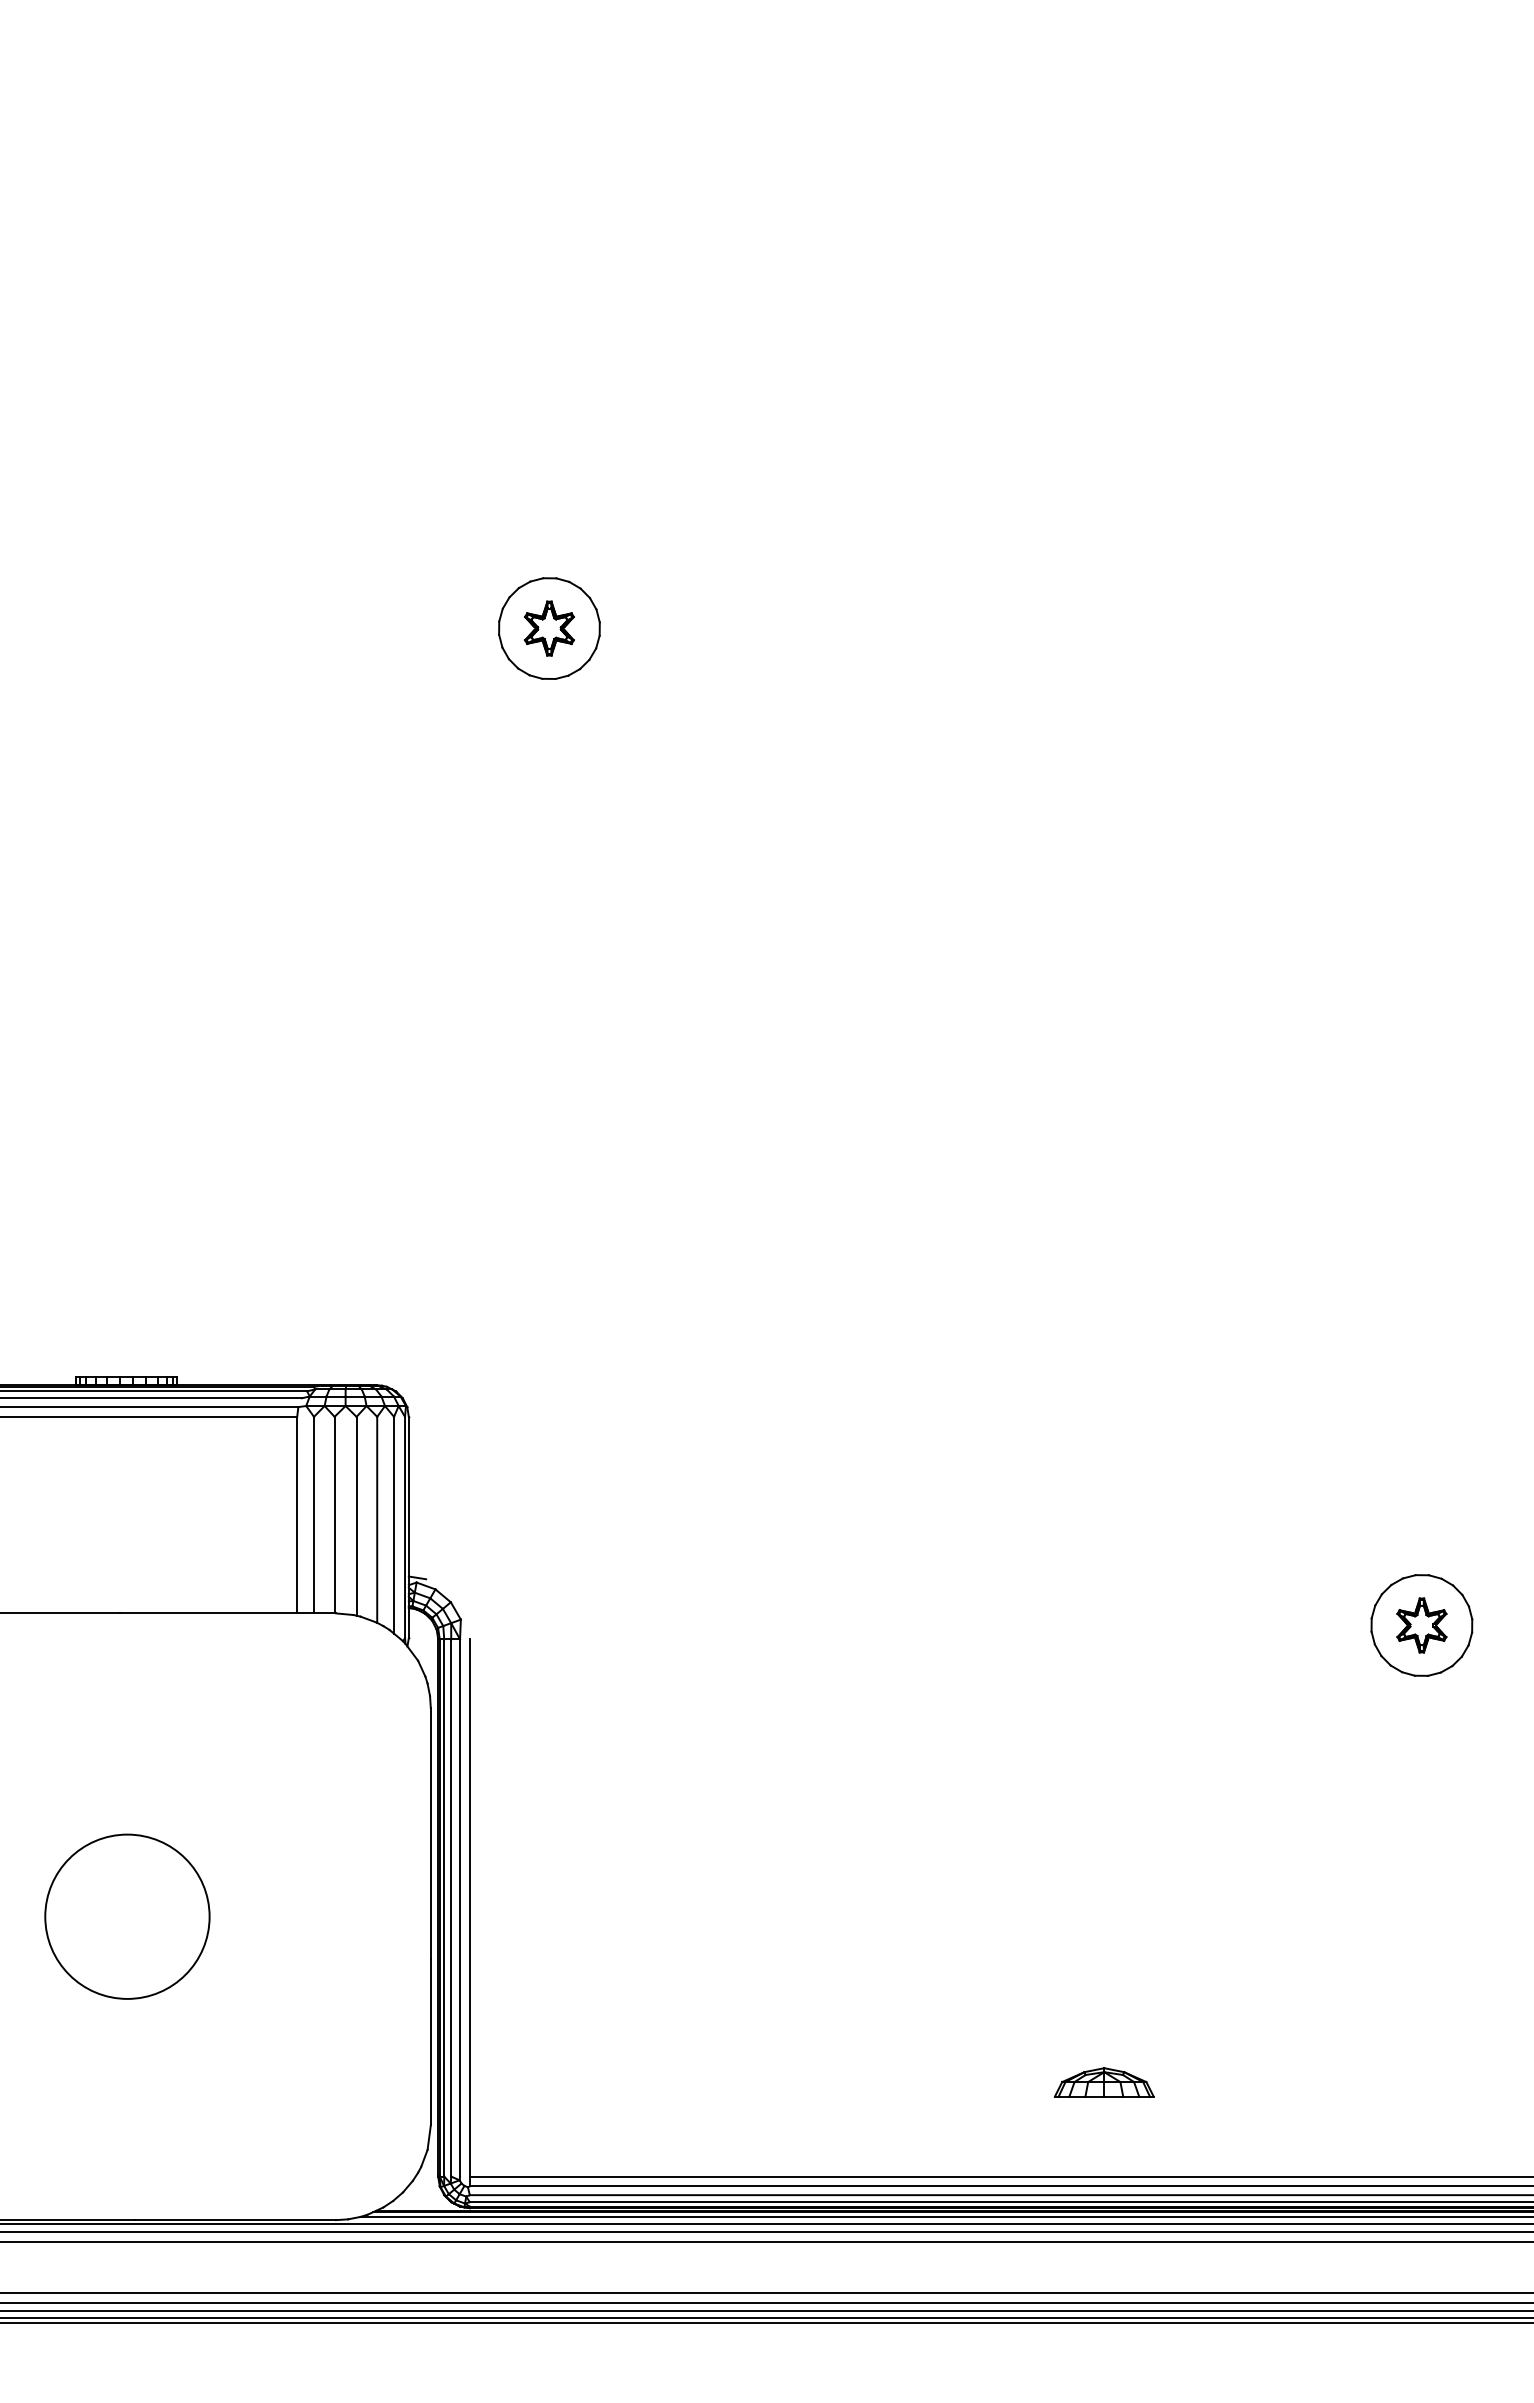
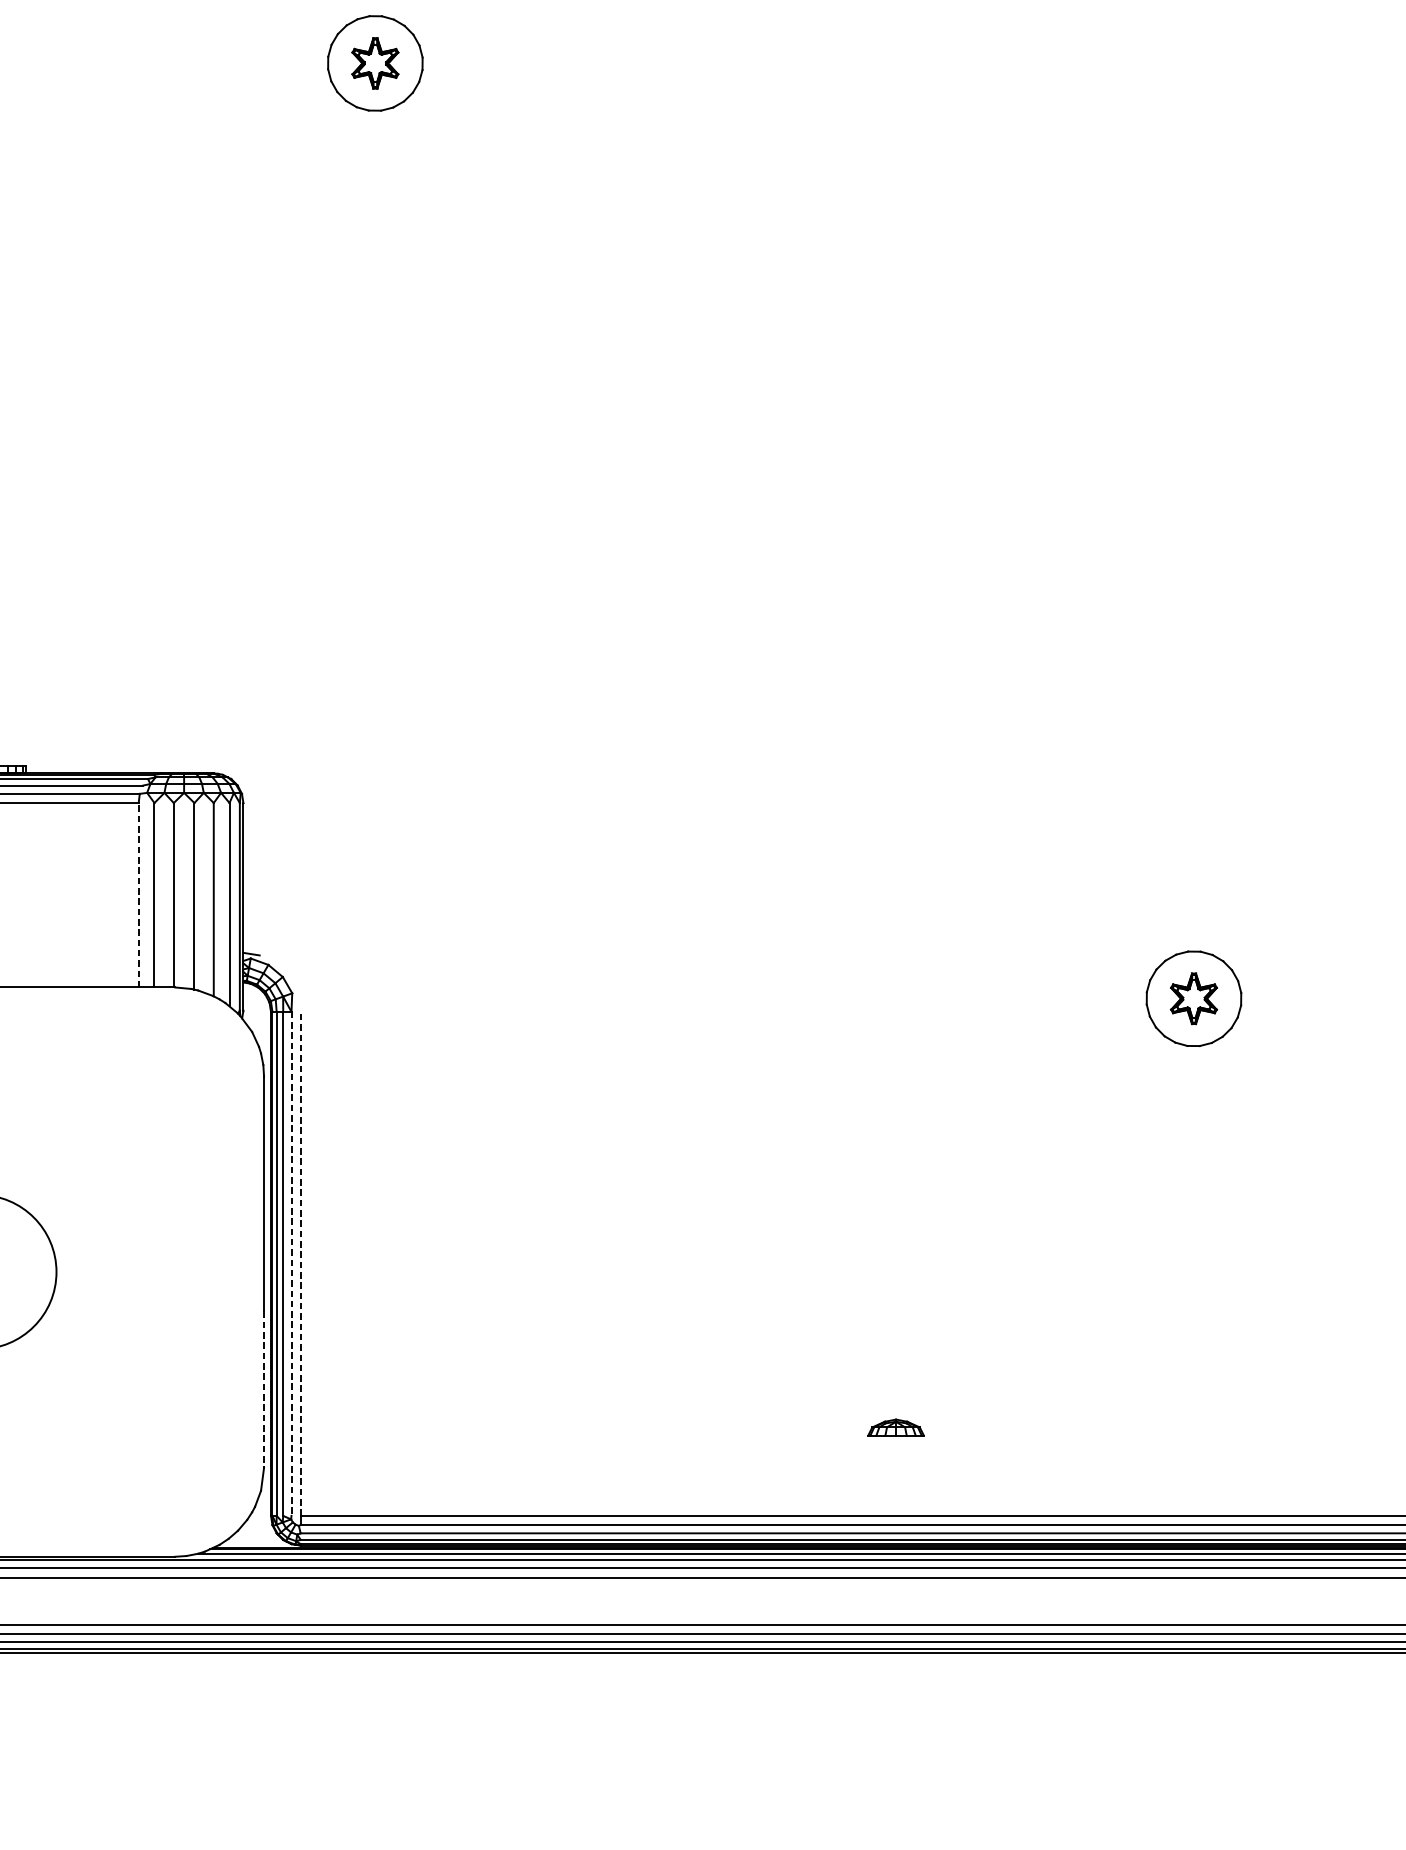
line: (297, 1514) -> (138, 894), solid -> dashed
line: (460, 1907) -> (291, 1263), solid -> dashed
line: (469, 1907) -> (300, 1263), solid -> dashed
line: (430, 2042) -> (263, 1390), solid -> dashed
part: (1104, 2082) -> (896, 1427), size x0.6

